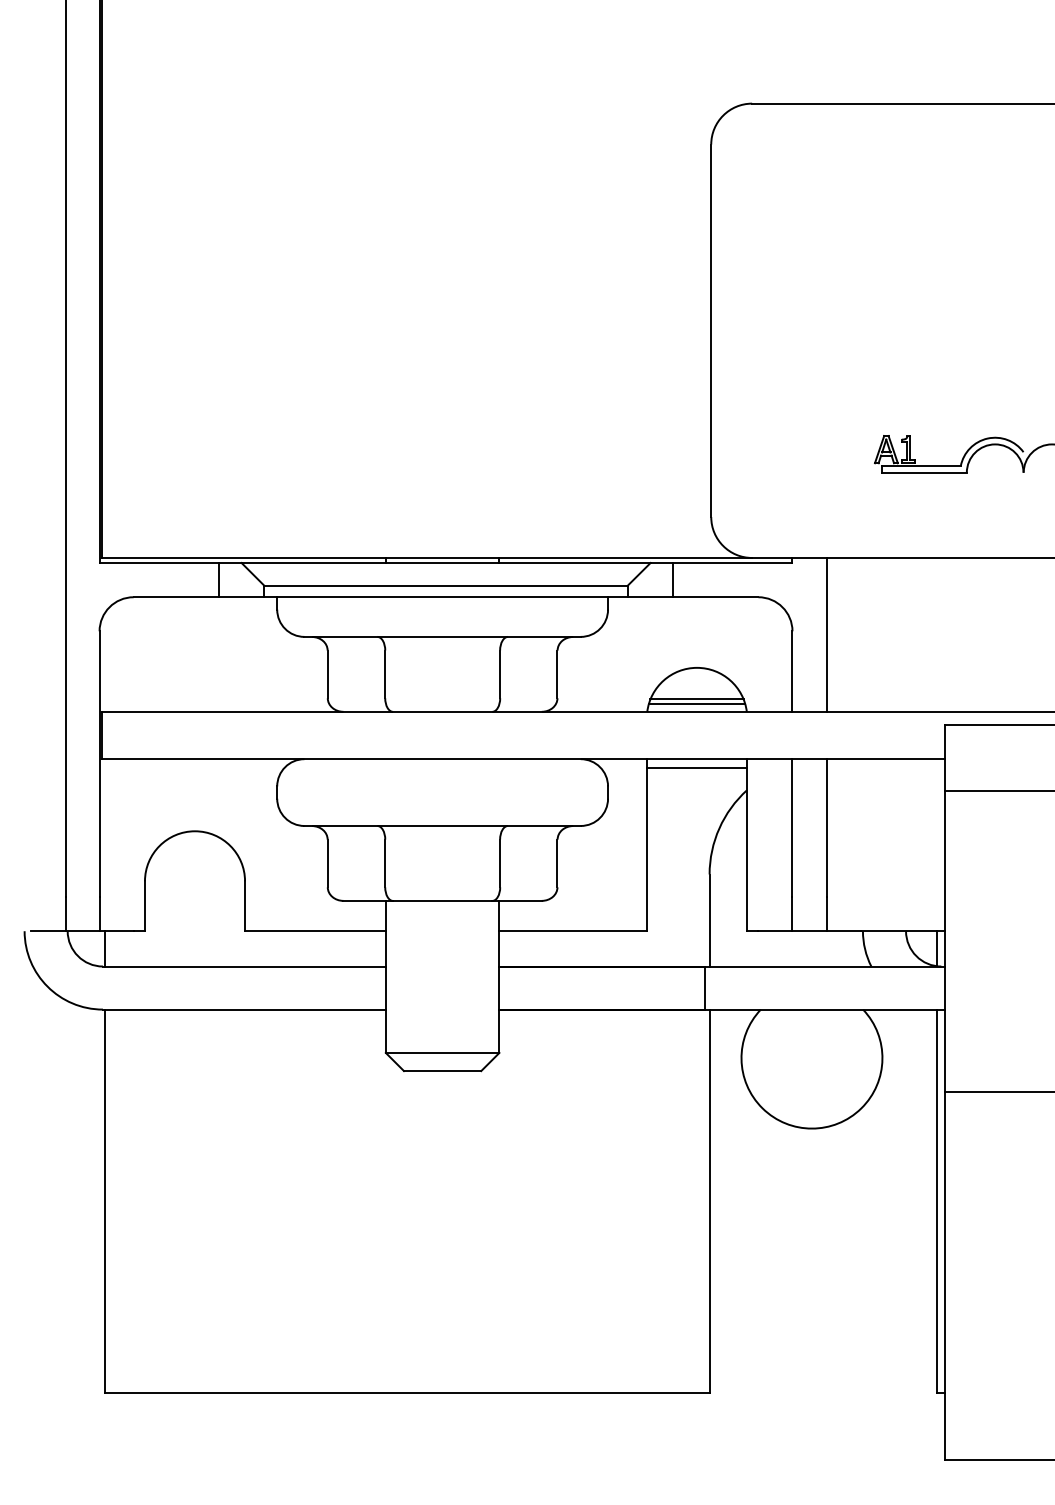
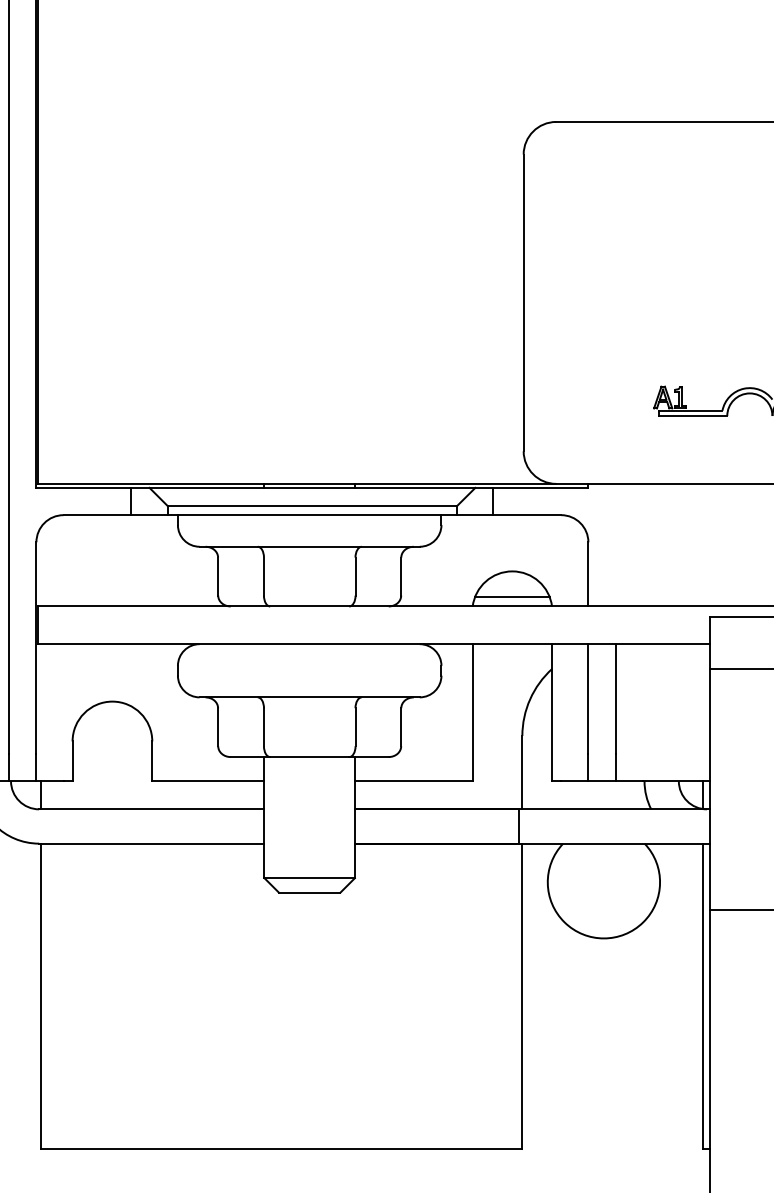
line: (826, 634) -> (615, 544), removed
line: (696, 704) -> (511, 600), removed
line: (697, 767) -> (512, 650), removed

